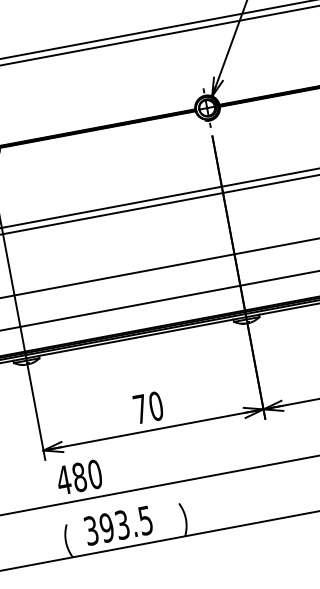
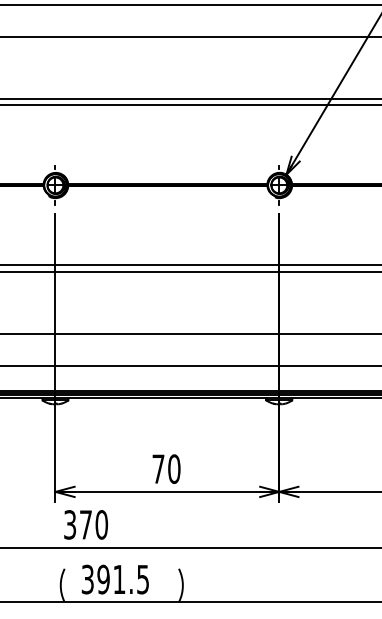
text: (71, 478) -> (77, 524), 480 -> 370
text: (122, 524) -> (119, 579), 393.5 -> 391.5

